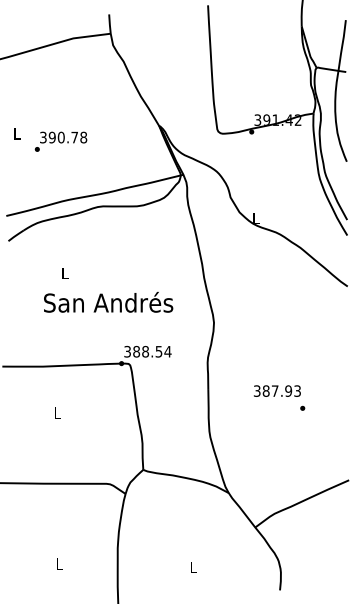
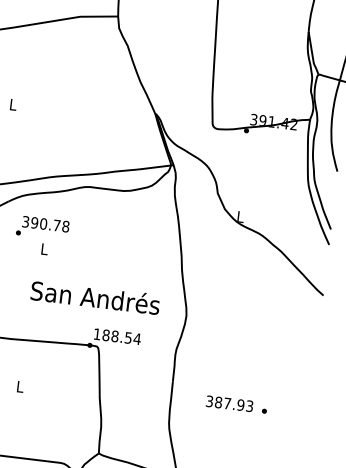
text: (60, 141) -> (42, 227), moved
text: (108, 302) -> (95, 297), moved
text: (127, 351) -> (97, 334), 388.54 -> 188.54
text: (276, 390) -> (228, 403), moved

